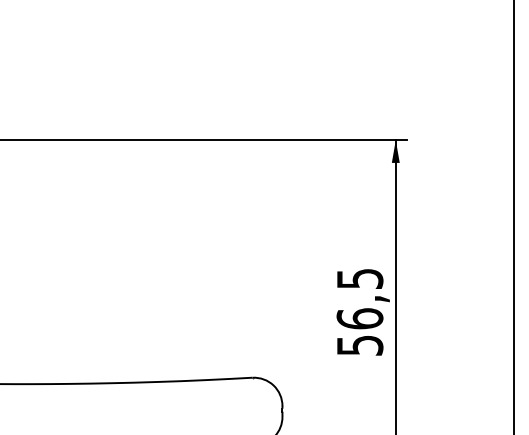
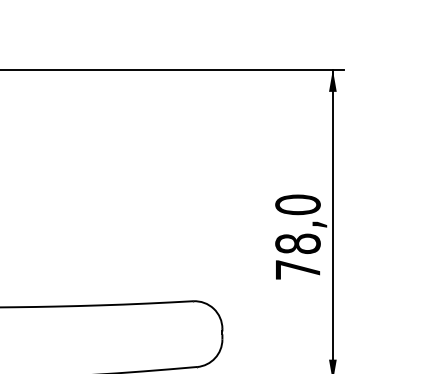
text: (359, 311) -> (297, 236), 56,5 -> 78,0

